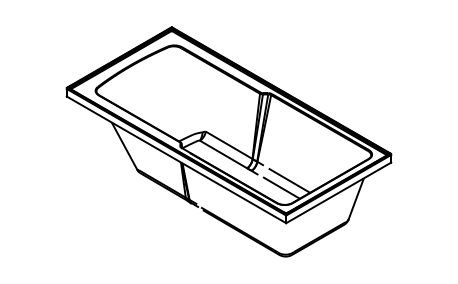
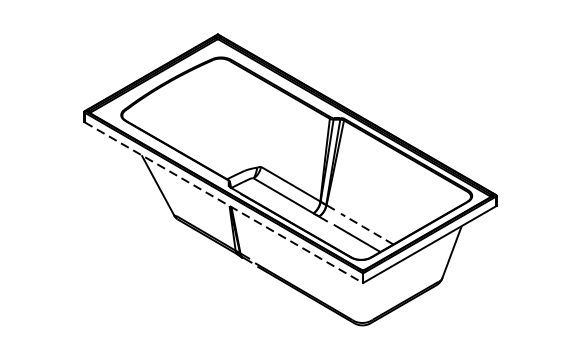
line: (176, 159) -> (223, 202), solid -> dashed
line: (288, 180) -> (366, 228), solid -> dashed

